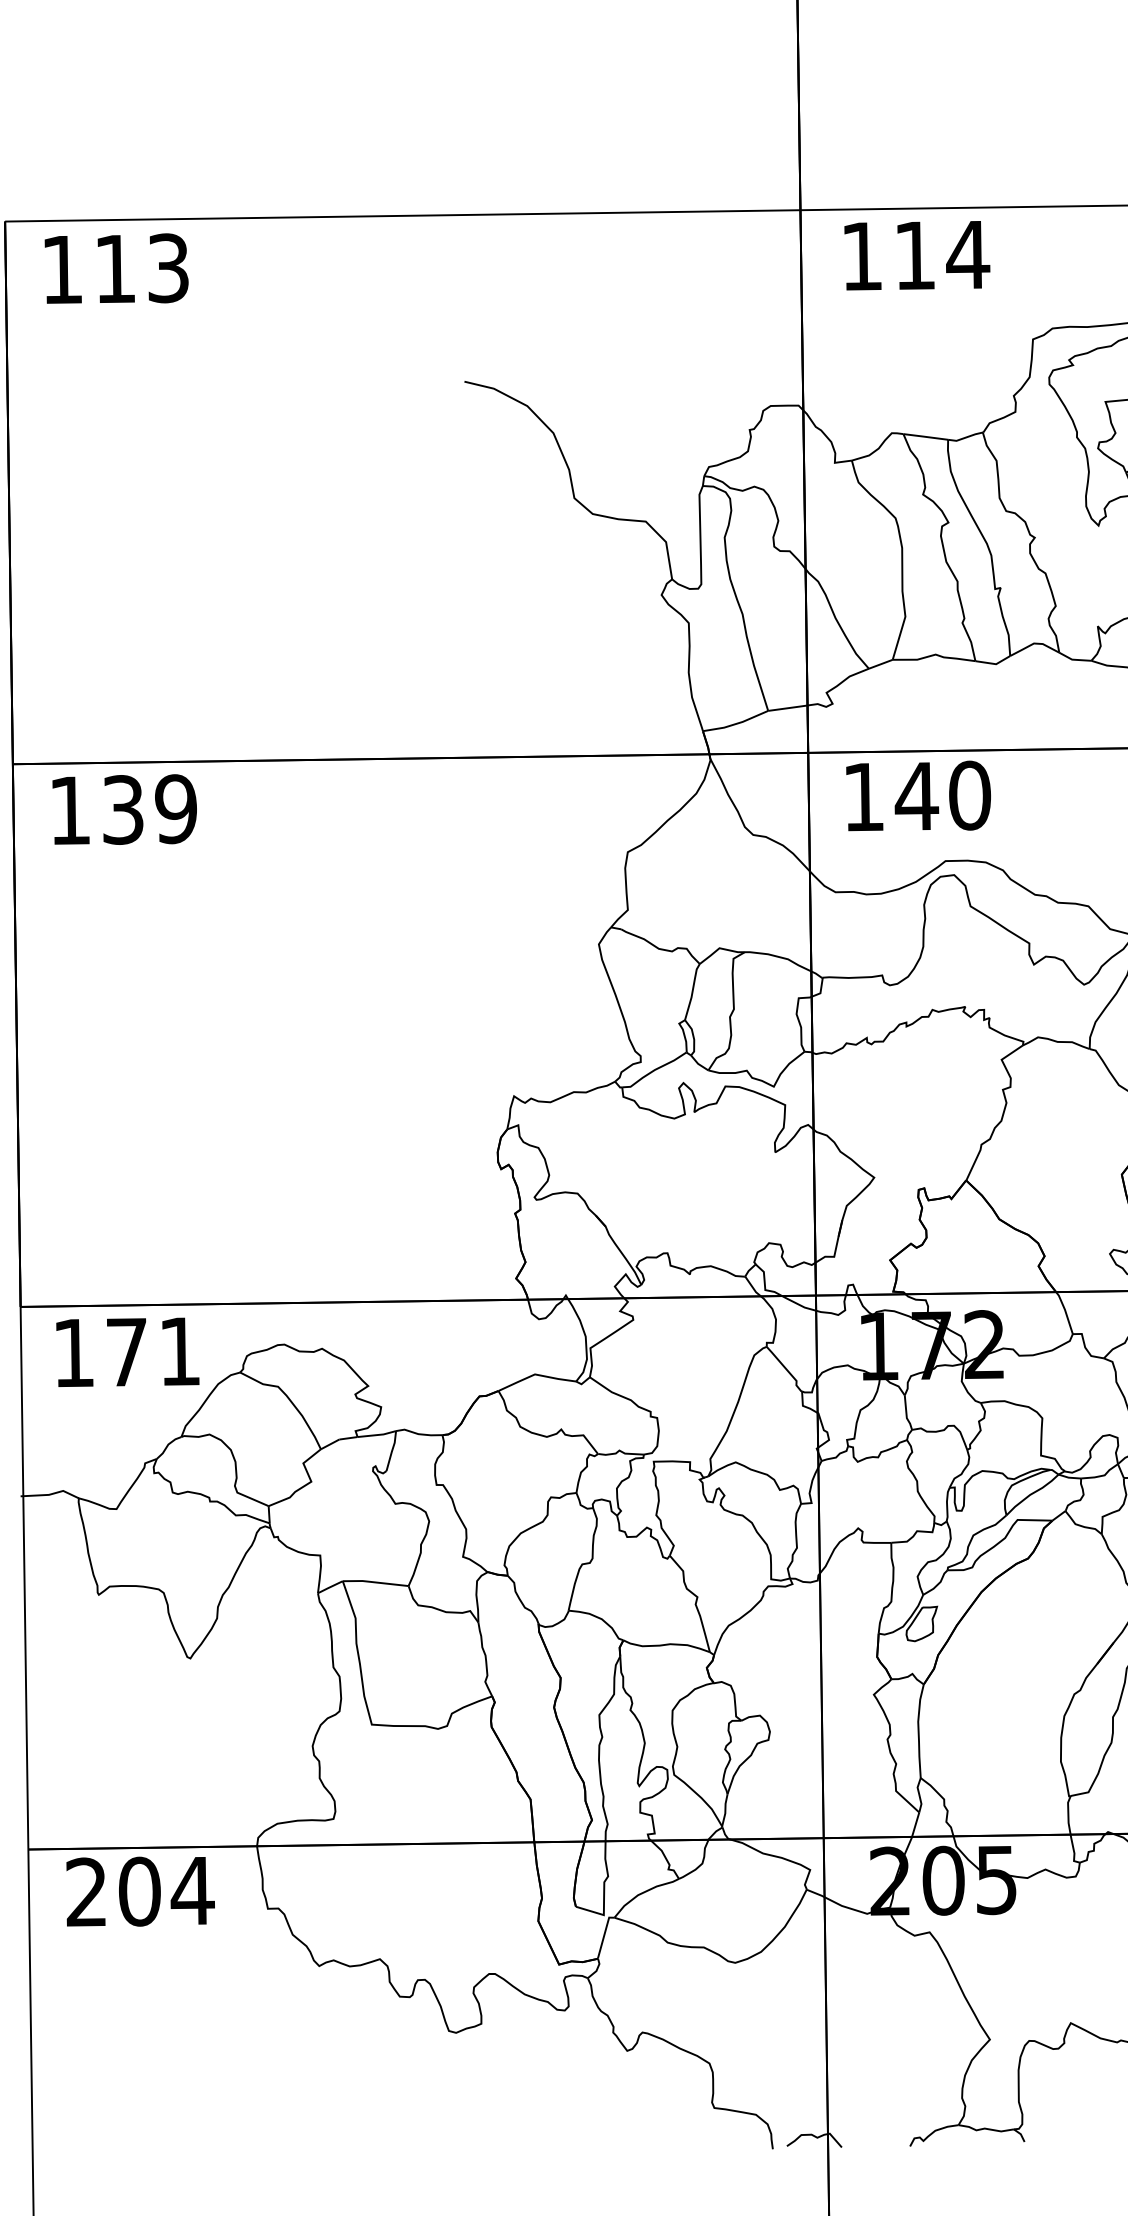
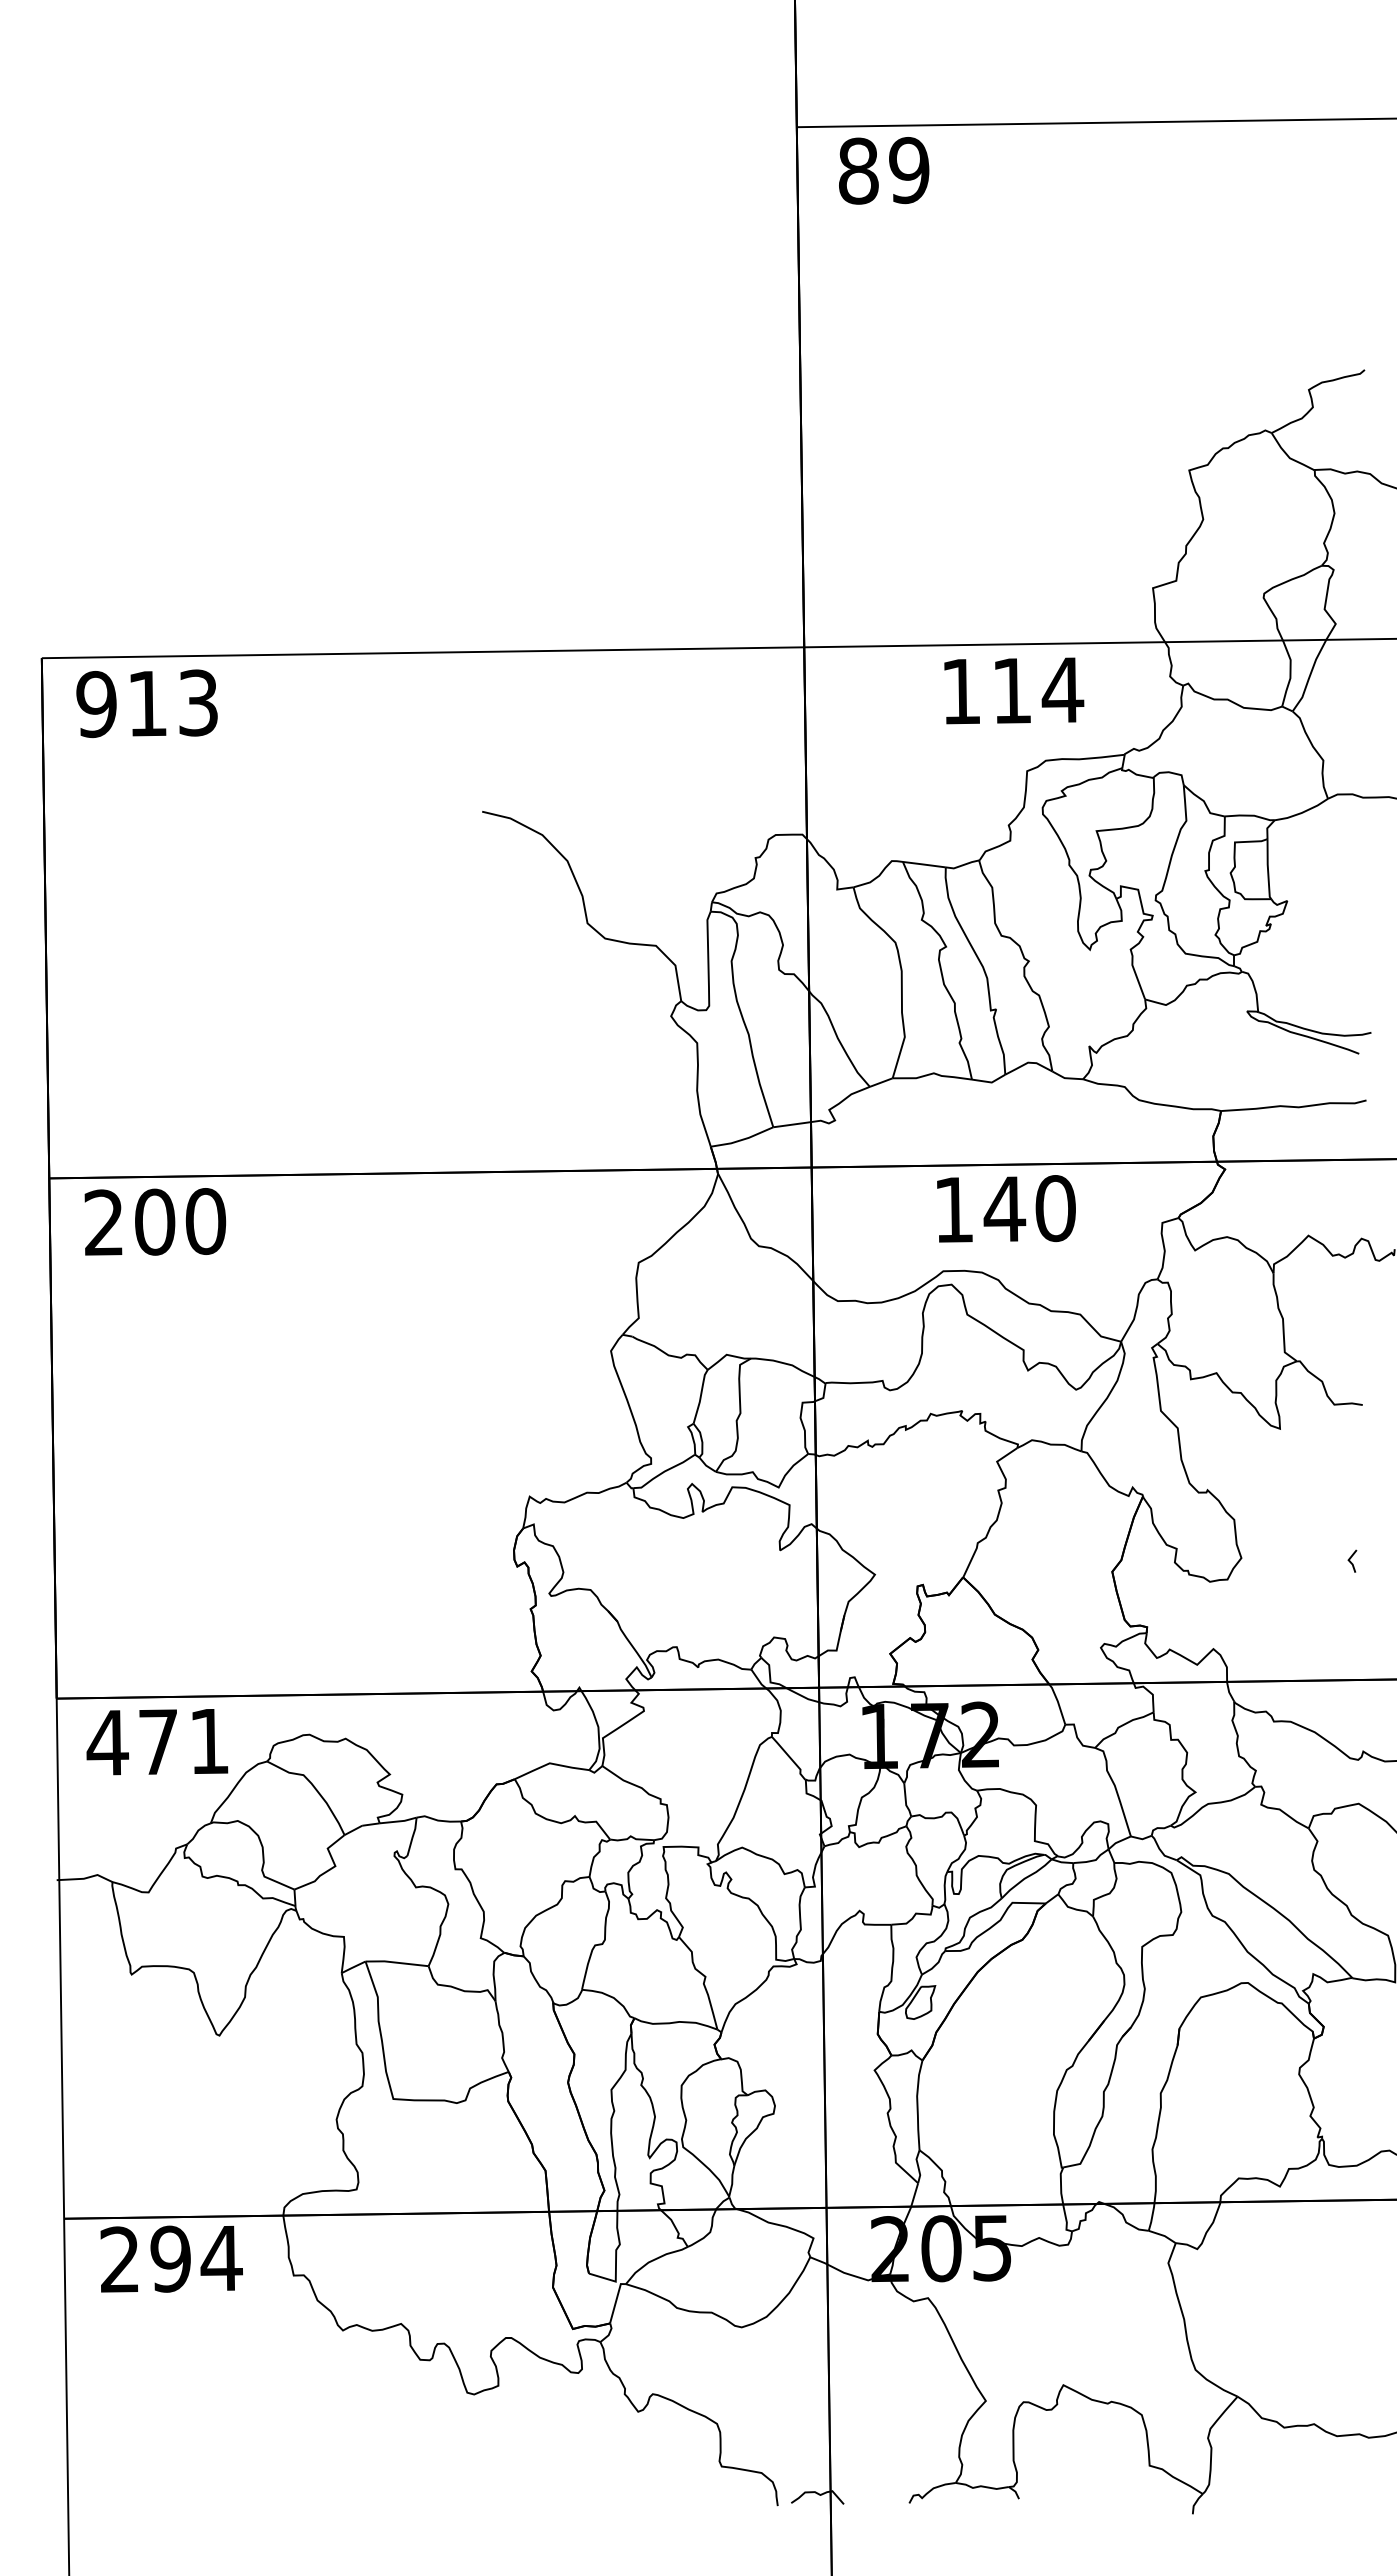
text: (917, 255) -> (1014, 690), moved
text: (62, 269) -> (96, 704), 113 -> 913
text: (918, 795) -> (1006, 1208), moved
text: (123, 809) -> (155, 1221), 139 -> 200
text: (73, 1352) -> (107, 1742), 171 -> 471
text: (139, 1890) -> (170, 2258), 204 -> 294

